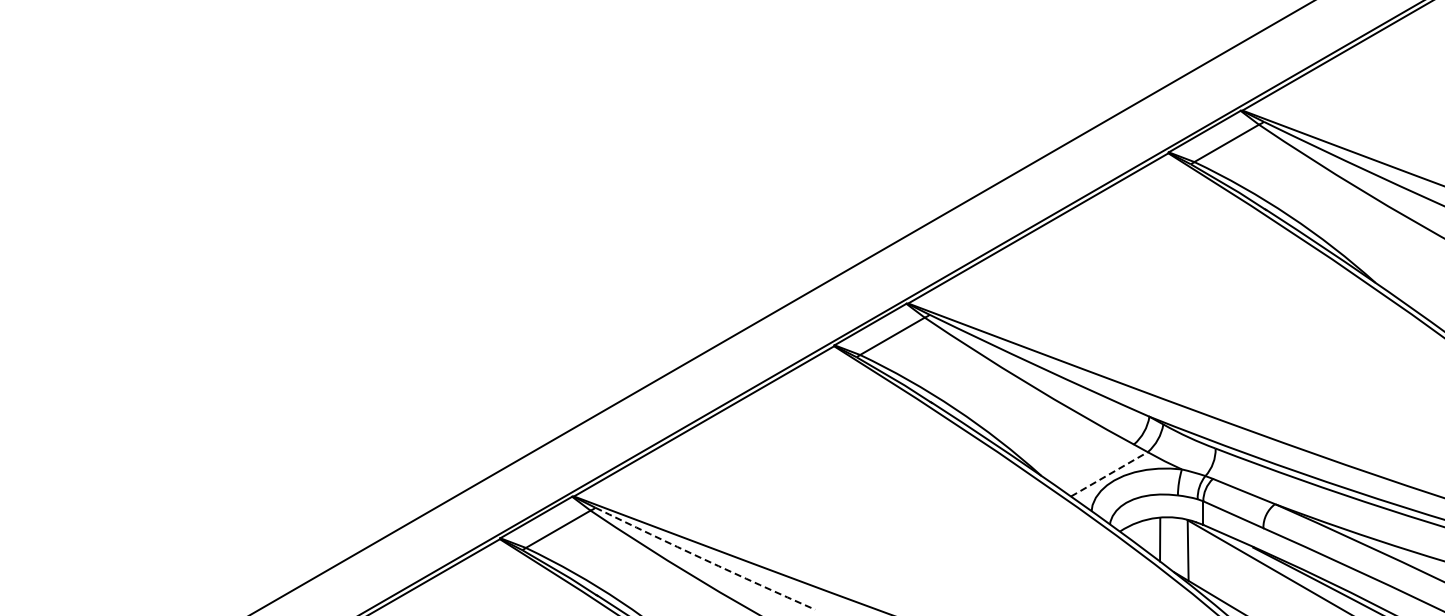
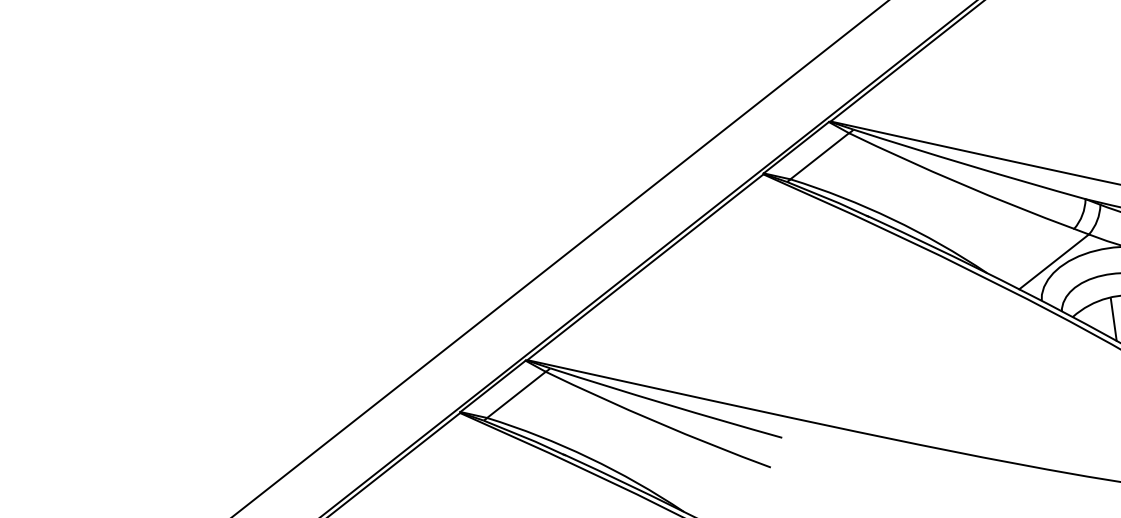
line: (1109, 474) -> (1054, 262), dashed -> solid
arc: (704, 559) -> (665, 403), dashed -> solid

